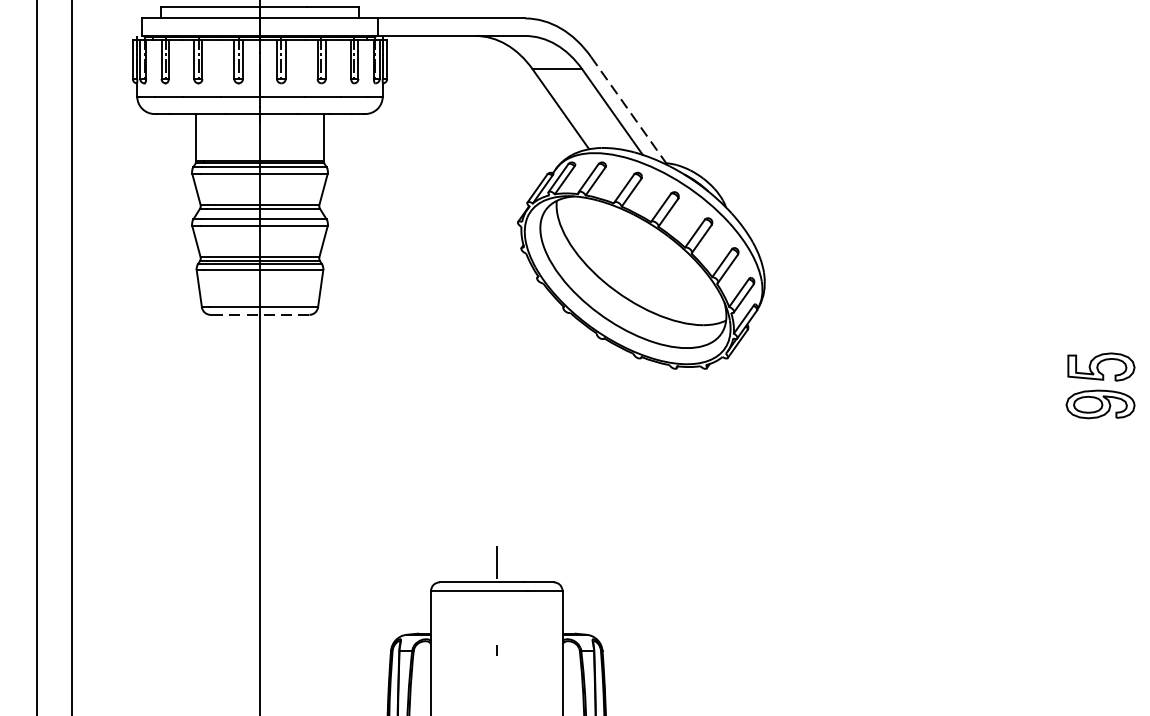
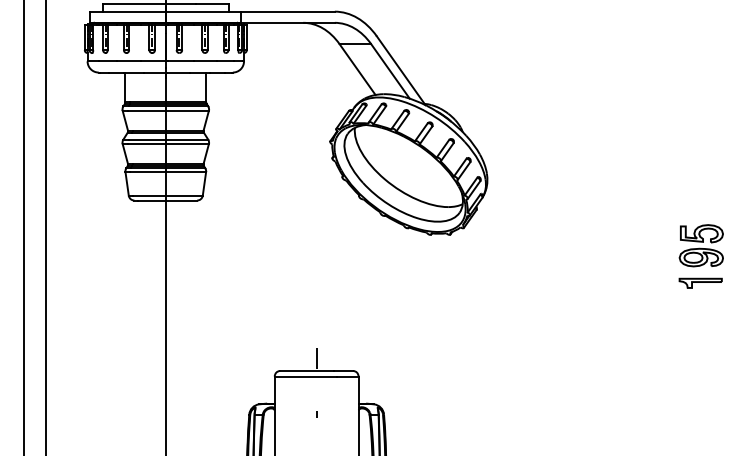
line: (629, 112) -> (401, 71), dashed -> solid
line: (262, 314) -> (167, 200), dashed -> solid
part: (1099, 443) -> (700, 282), added

